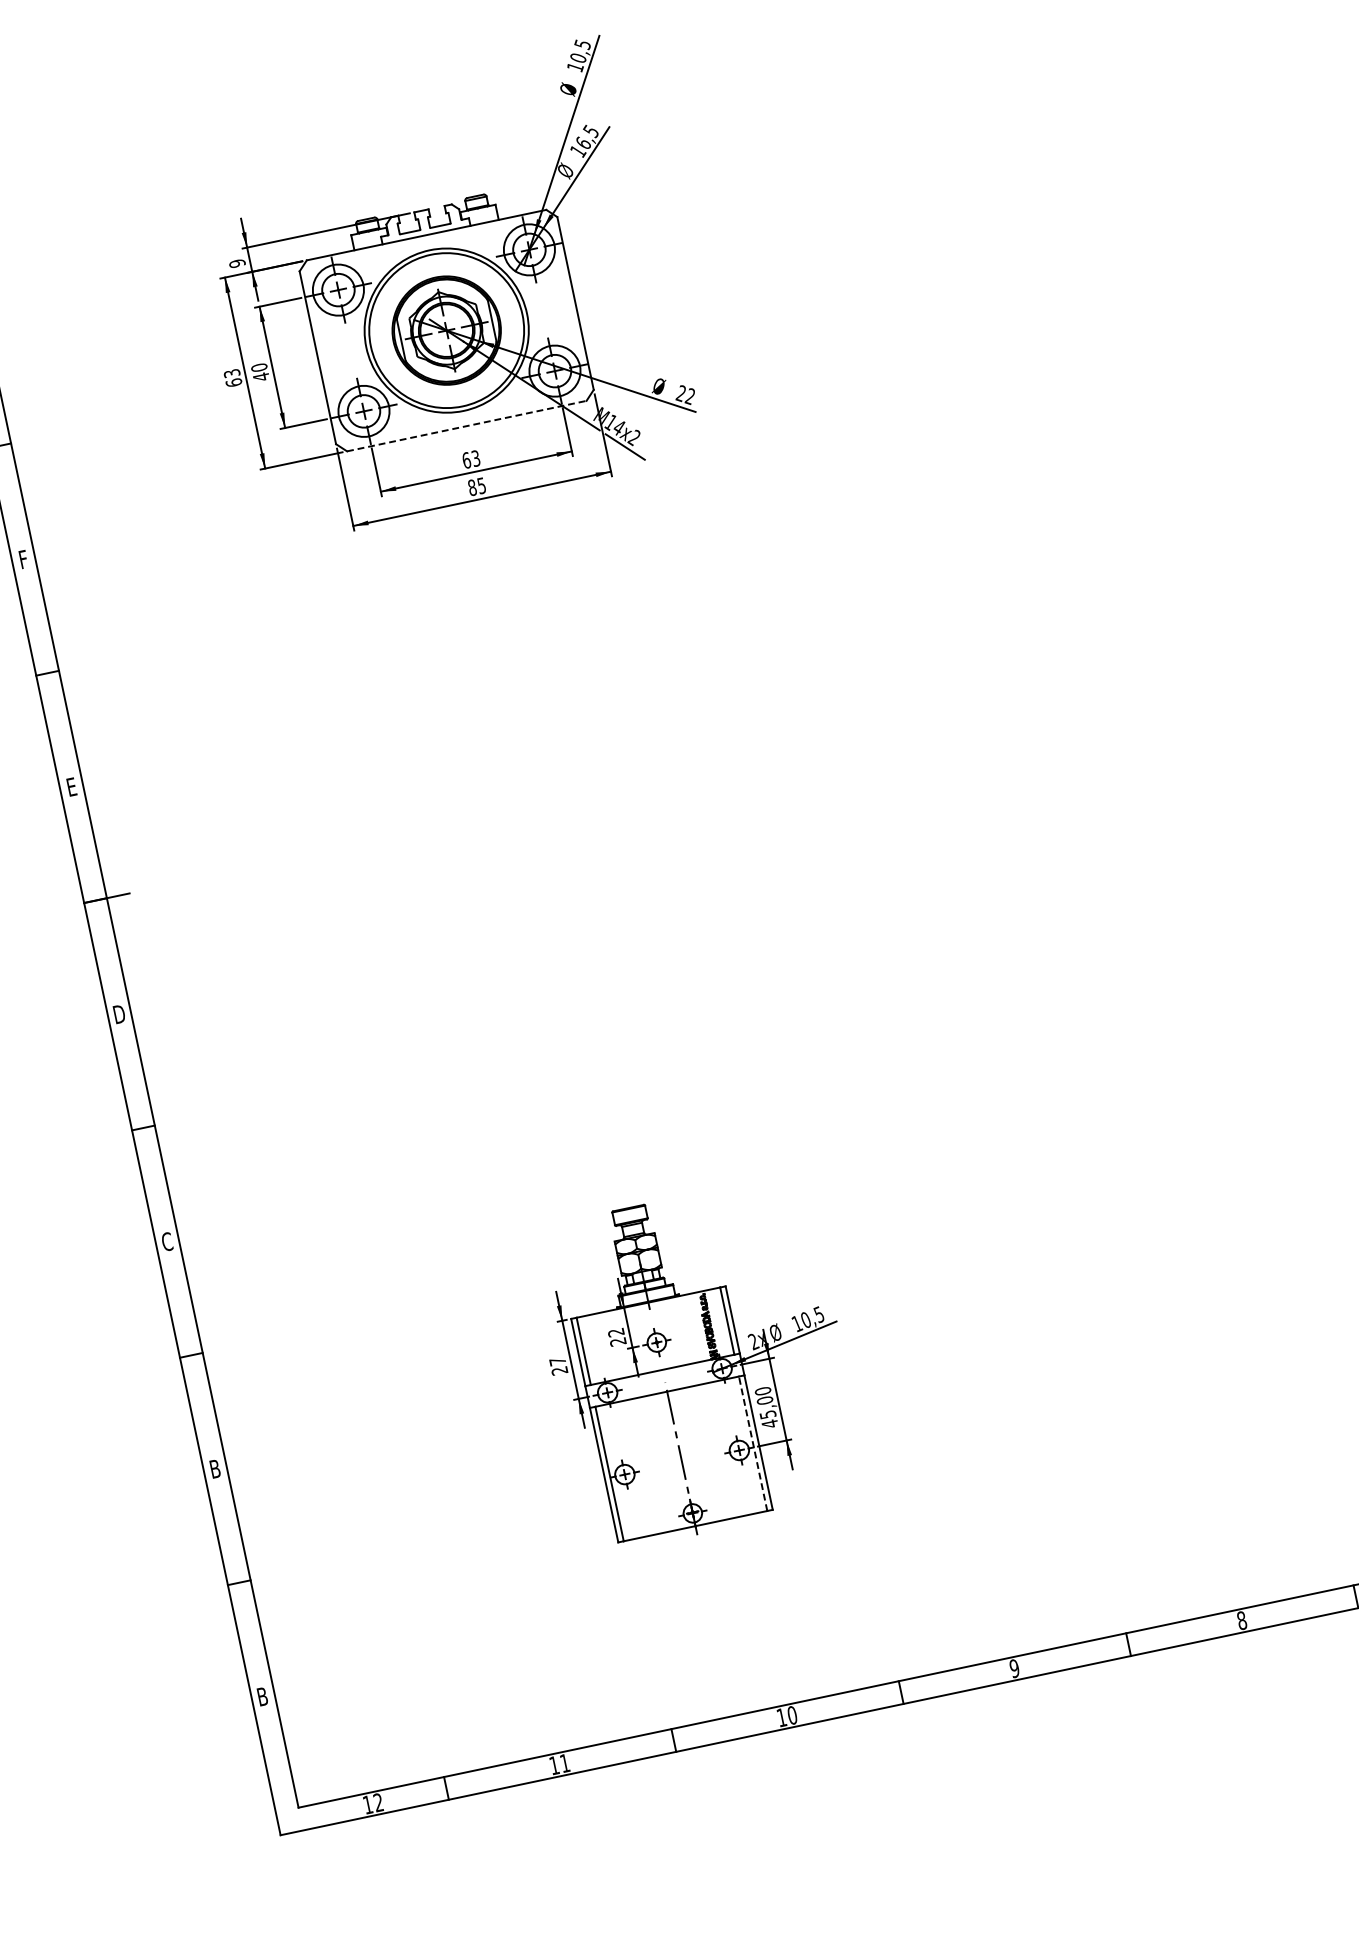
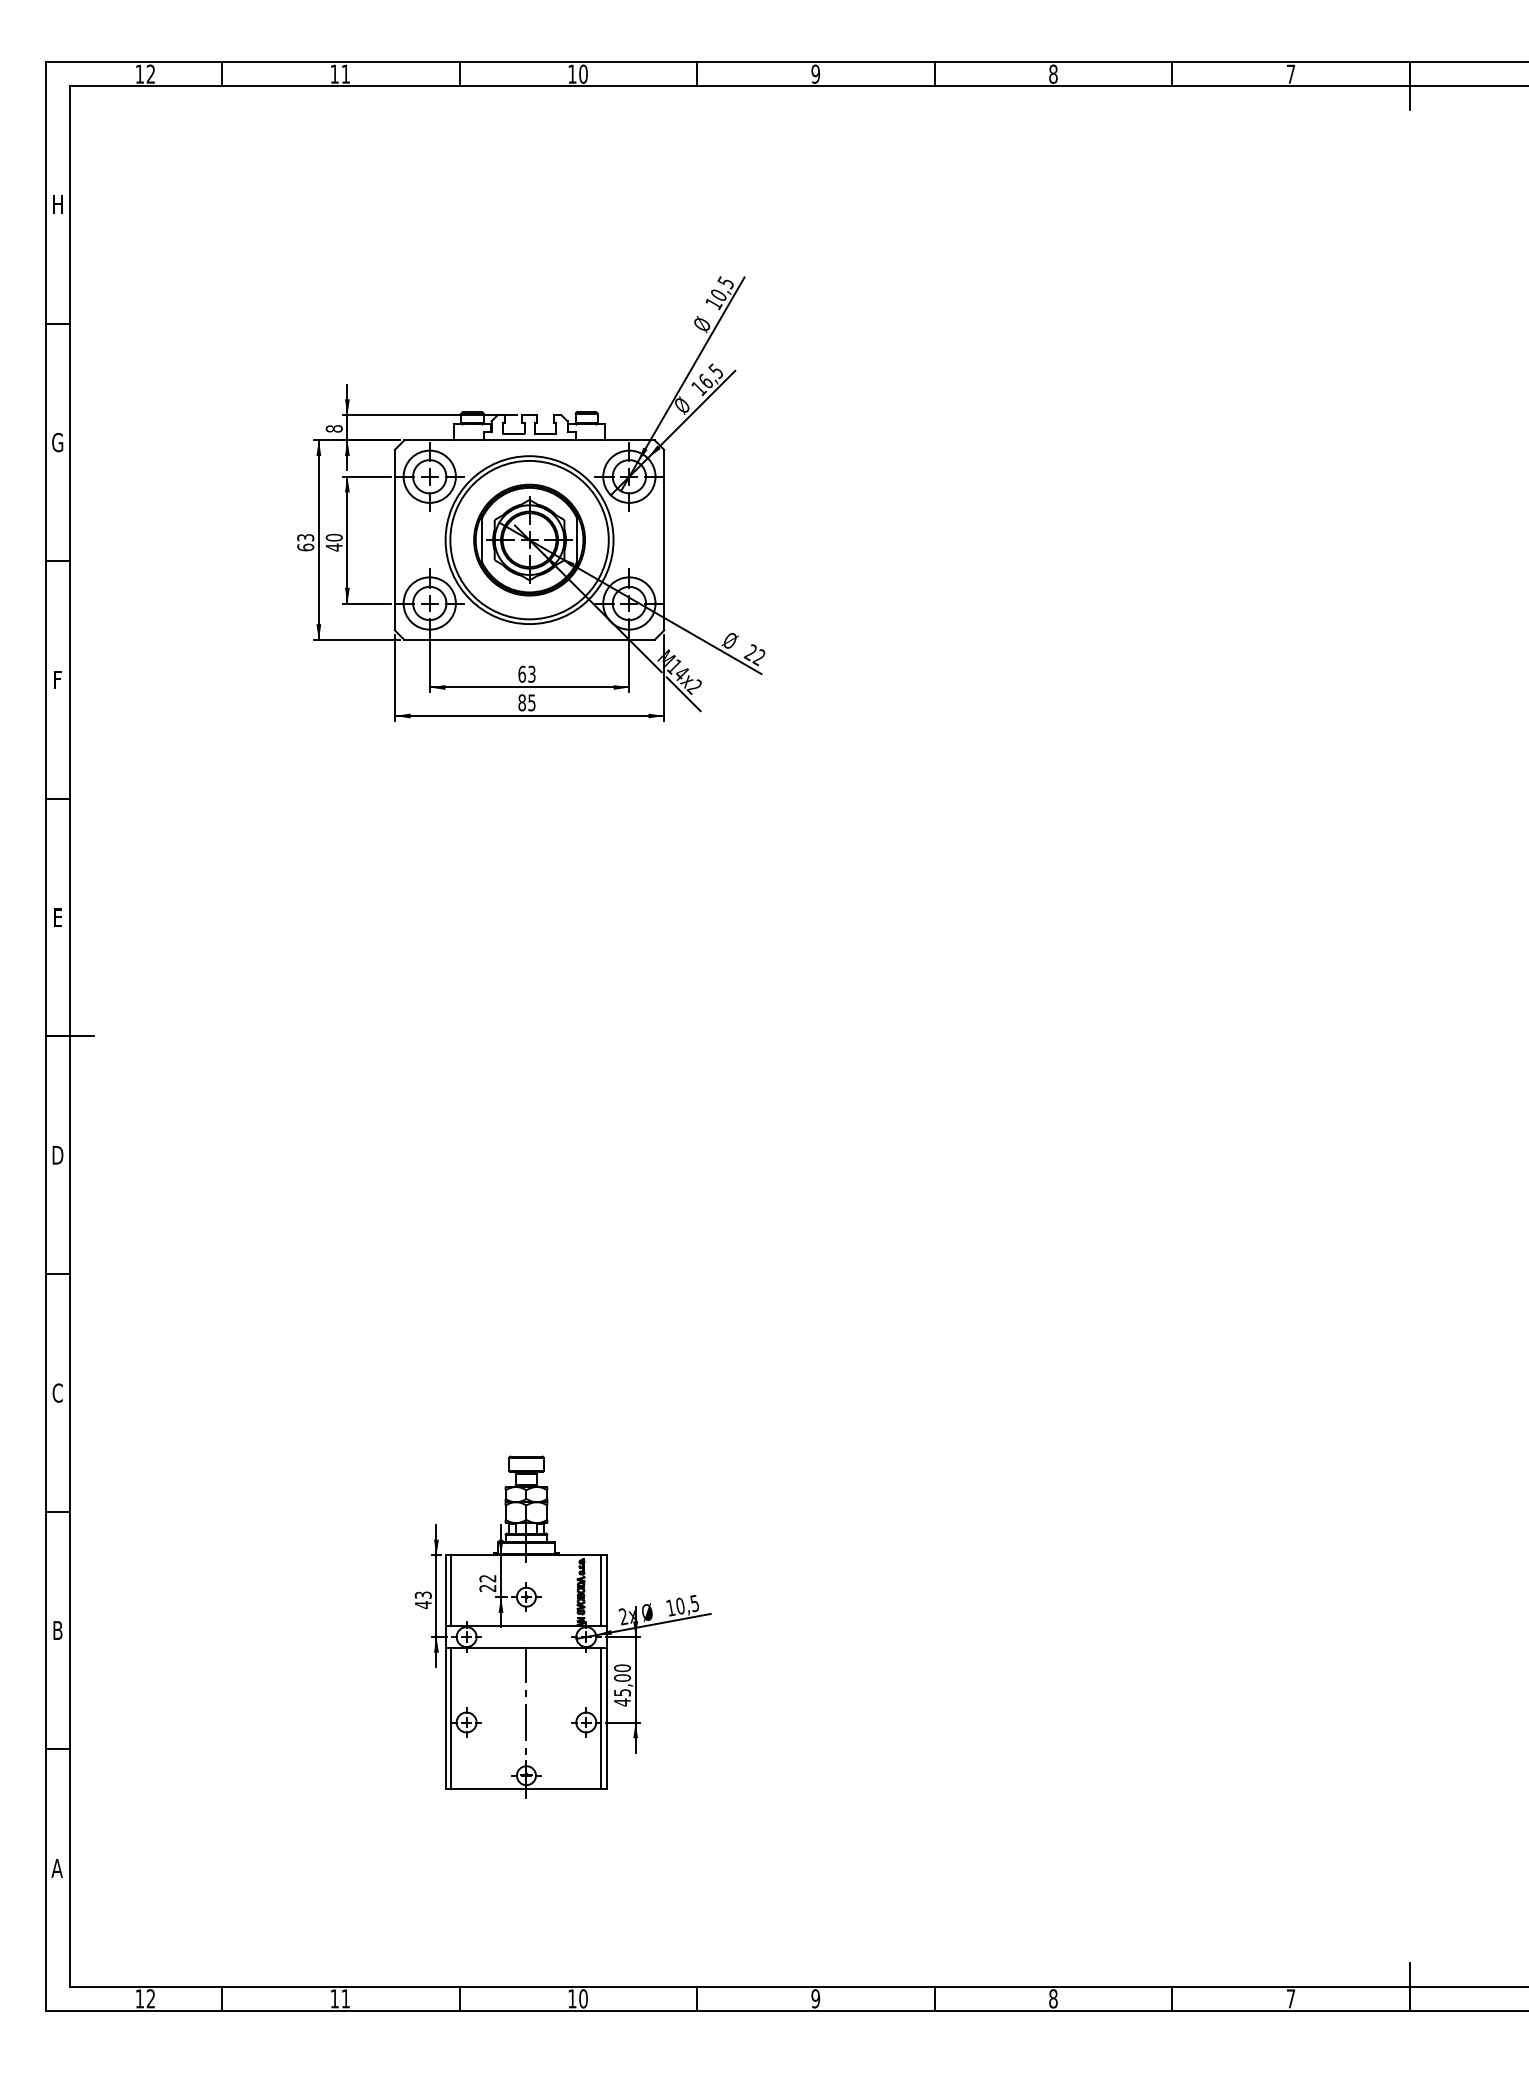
text: (237, 263) -> (334, 428), 9 -> 8
line: (467, 425) -> (530, 639), dashed -> solid
text: (558, 1366) -> (422, 1600), 27 -> 43
line: (753, 1443) -> (601, 1718), dashed -> solid
text: (261, 1696) -> (56, 1868), B -> A

